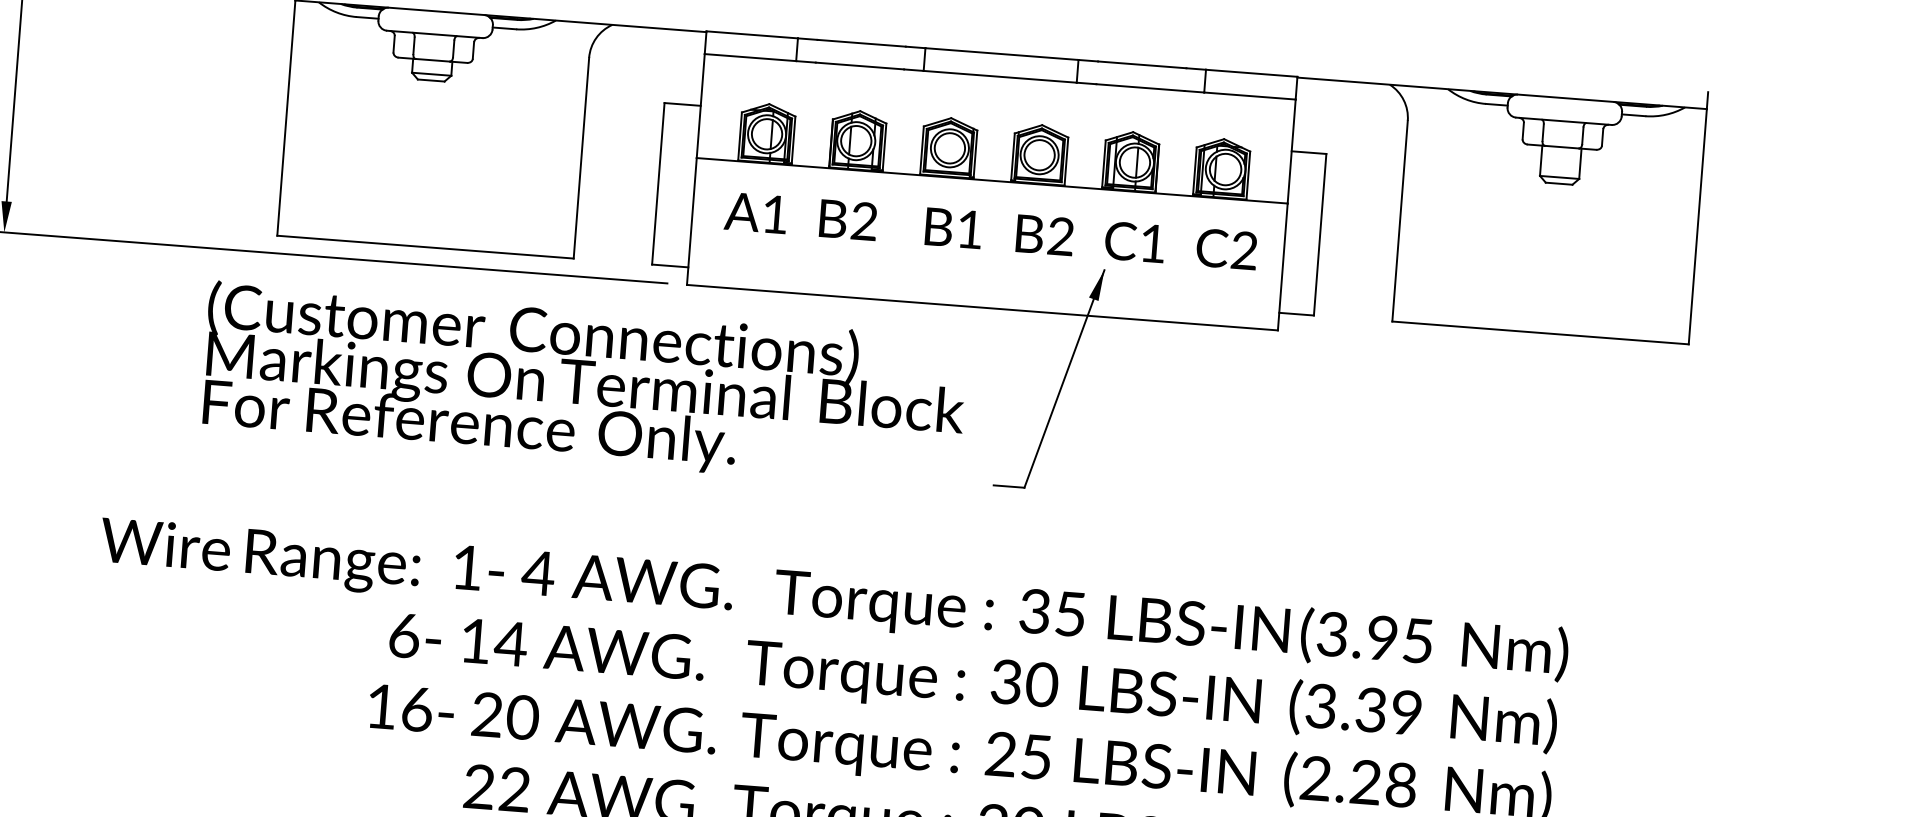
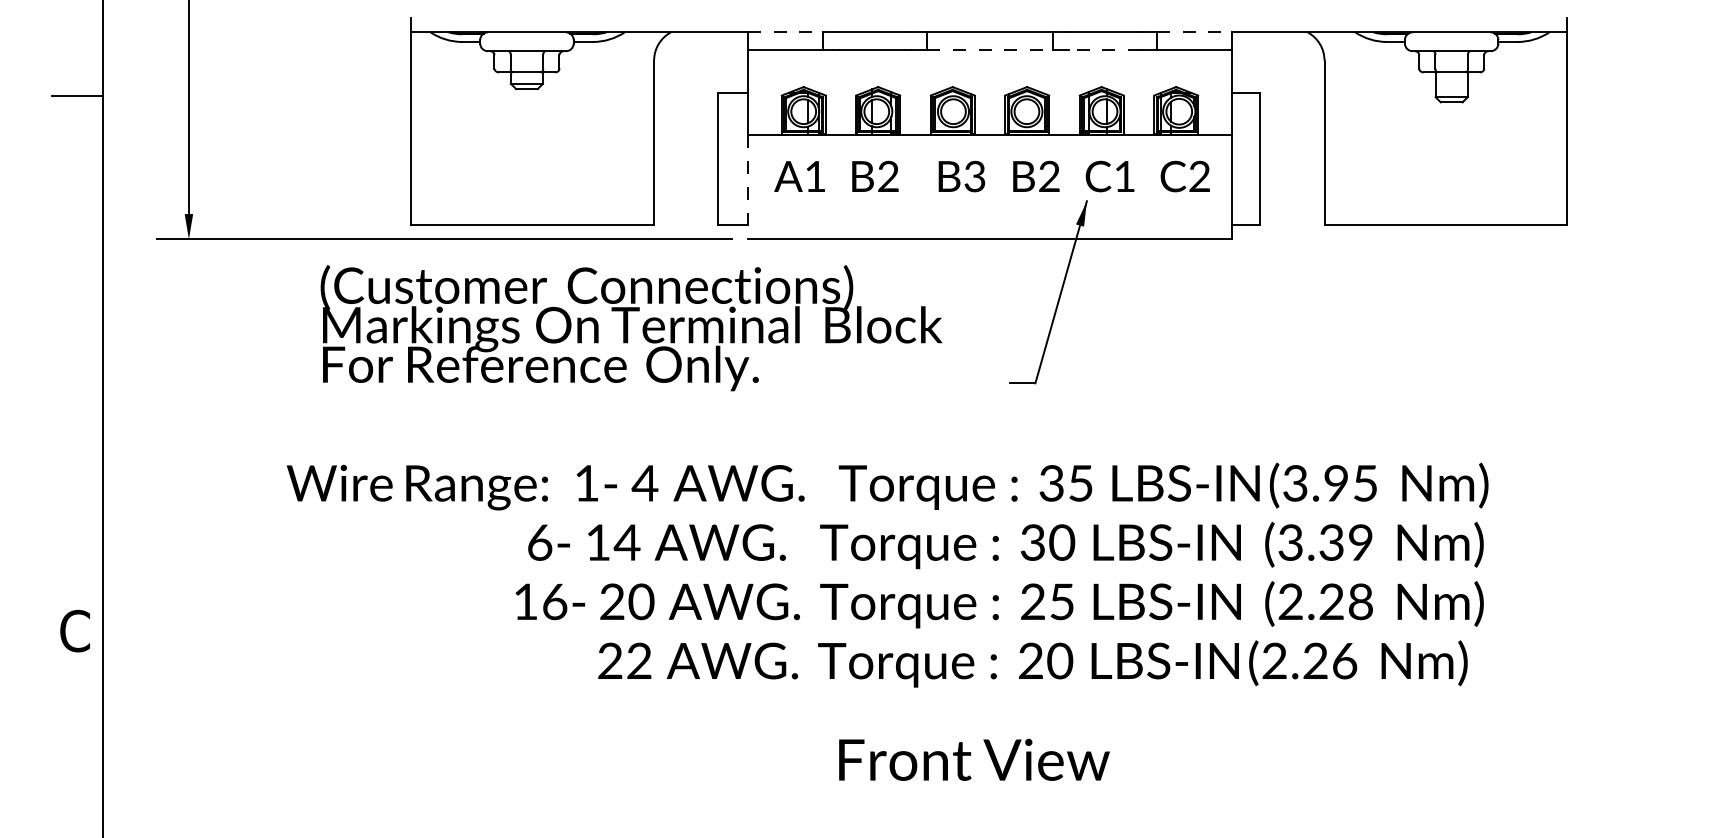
line: (752, 34) -> (785, 31), solid -> dashed
line: (1251, 73) -> (1194, 31), solid -> dashed
line: (999, 76) -> (989, 50), solid -> dashed
line: (1140, 87) -> (1104, 50), solid -> dashed
line: (691, 221) -> (747, 187), solid -> dashed
text: (969, 229) -> (974, 176), B1 -> B3
text: (584, 386) -> (631, 328), moved

